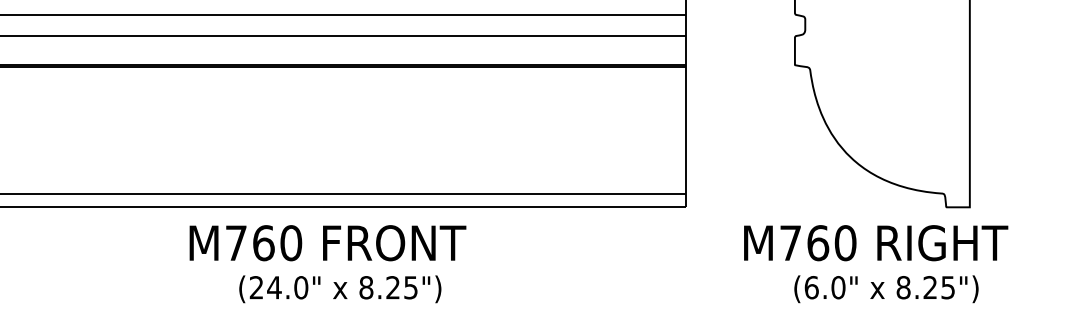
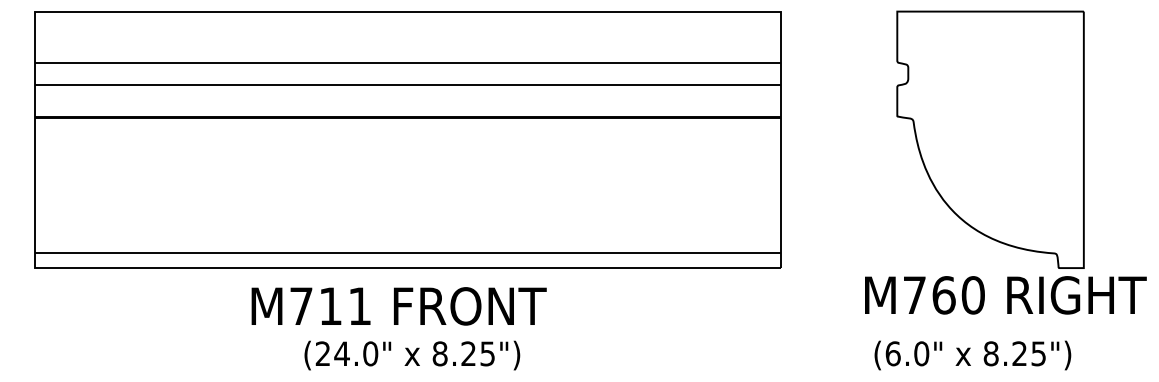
text: (277, 243) -> (345, 306), M760 -> M711
text: (875, 243) -> (1005, 295), moved
text: (886, 289) -> (972, 355), moved

